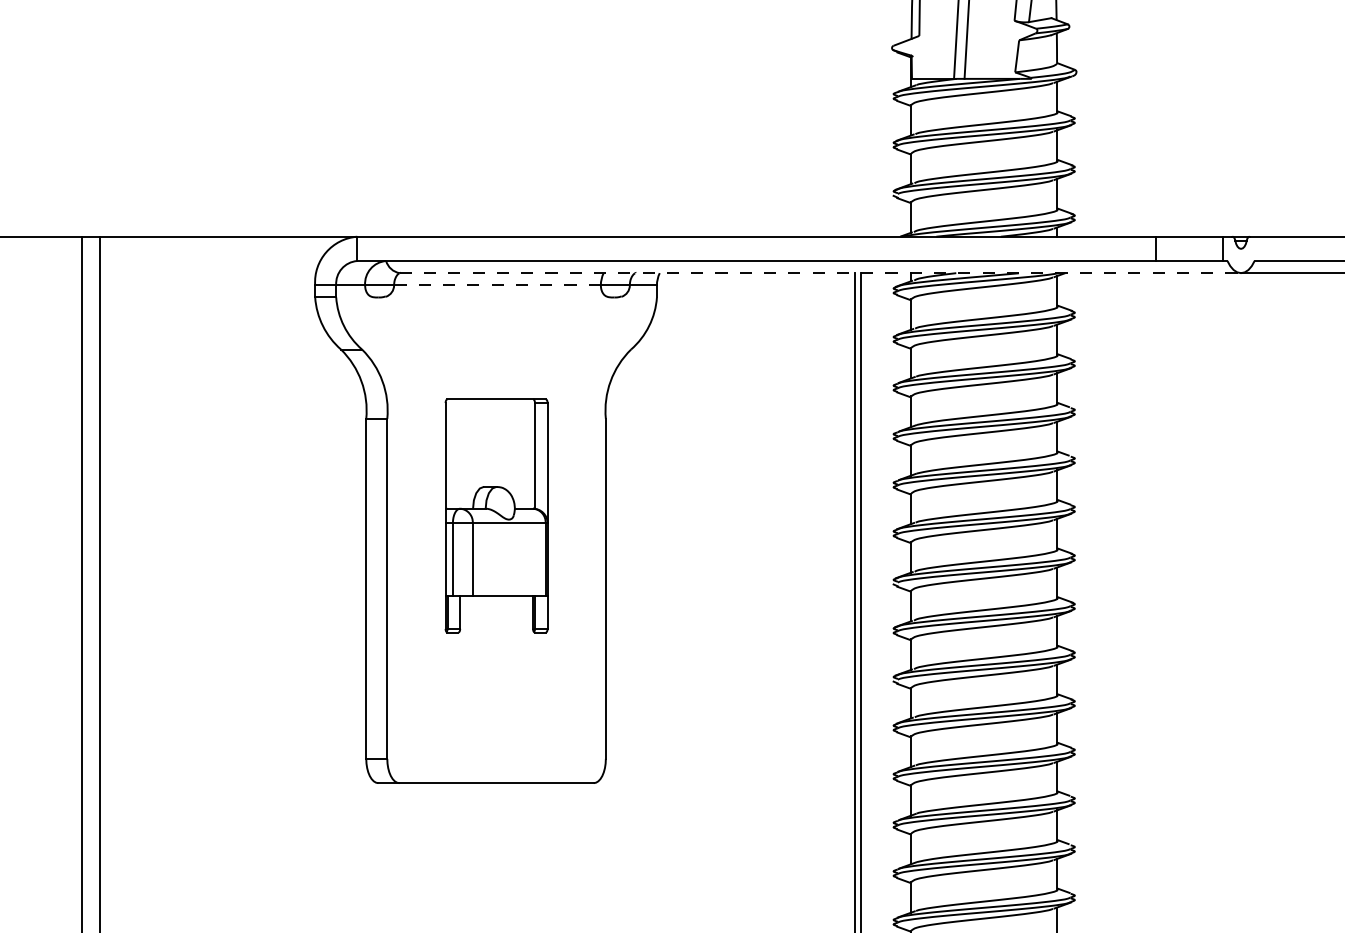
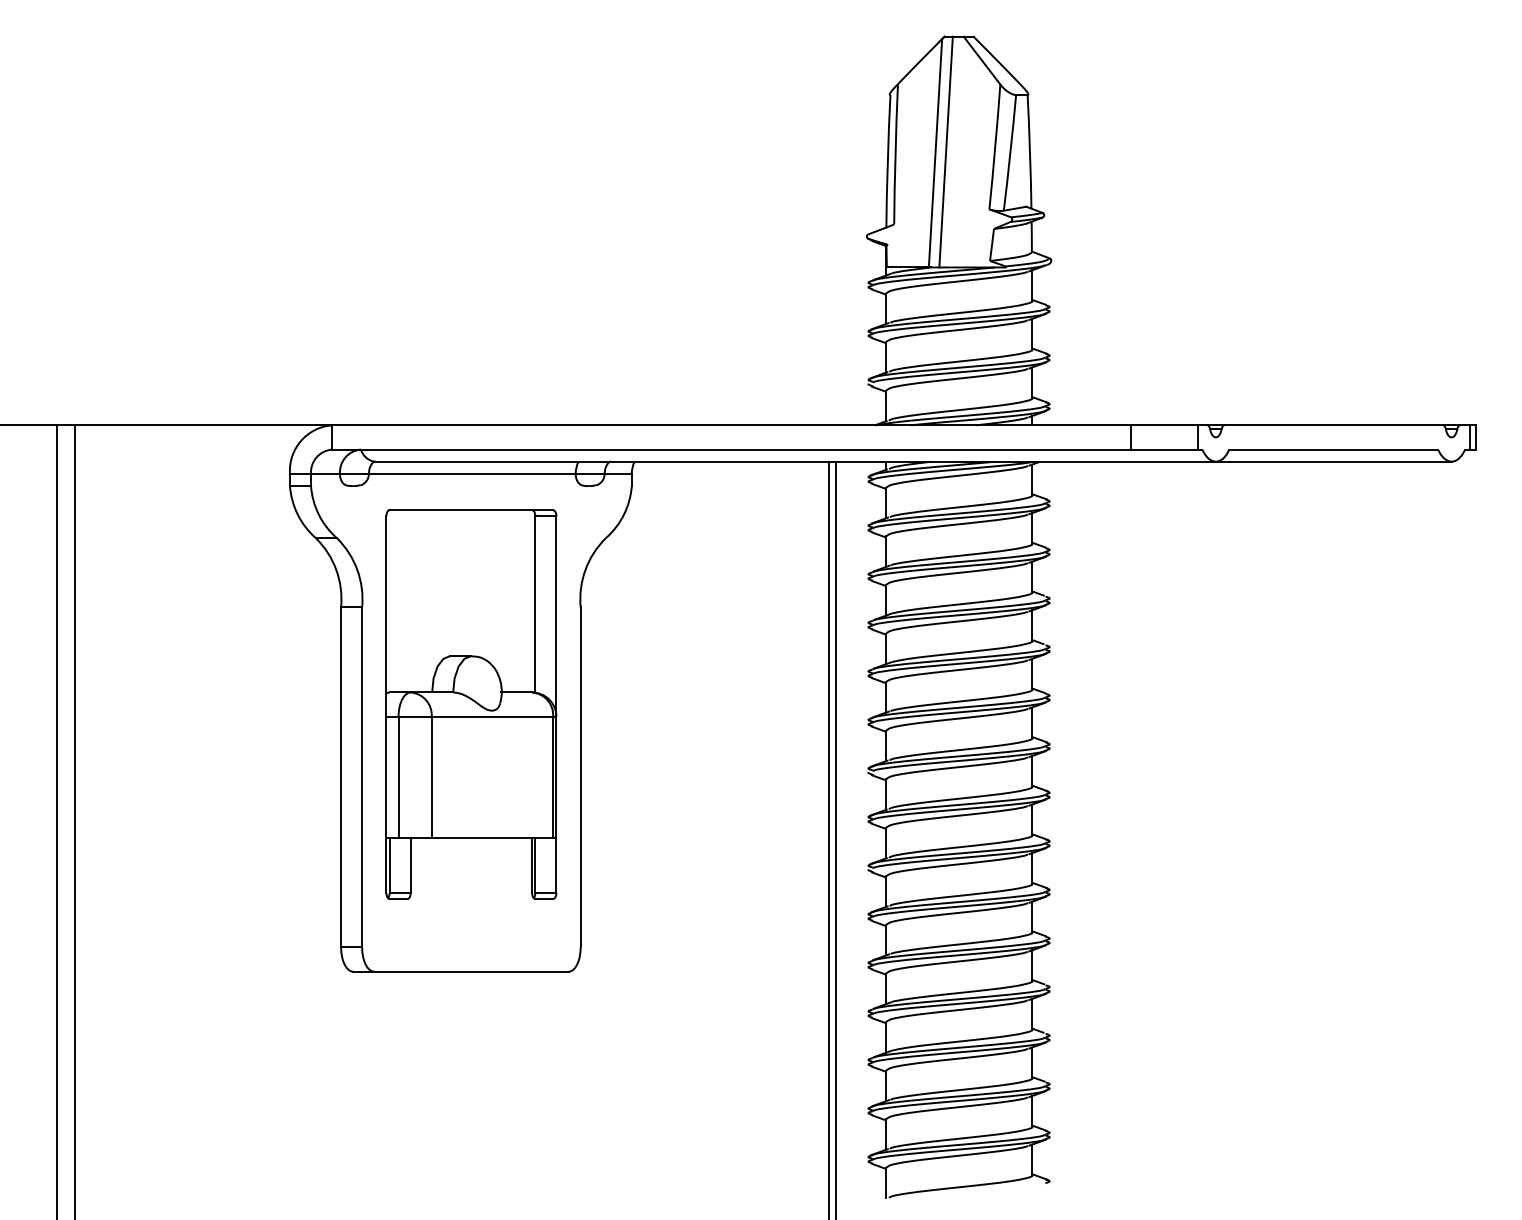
line: (820, 272) -> (795, 461), dashed -> solid
line: (496, 284) -> (471, 473), dashed -> solid
part: (496, 515) -> (471, 704), size x1.67

